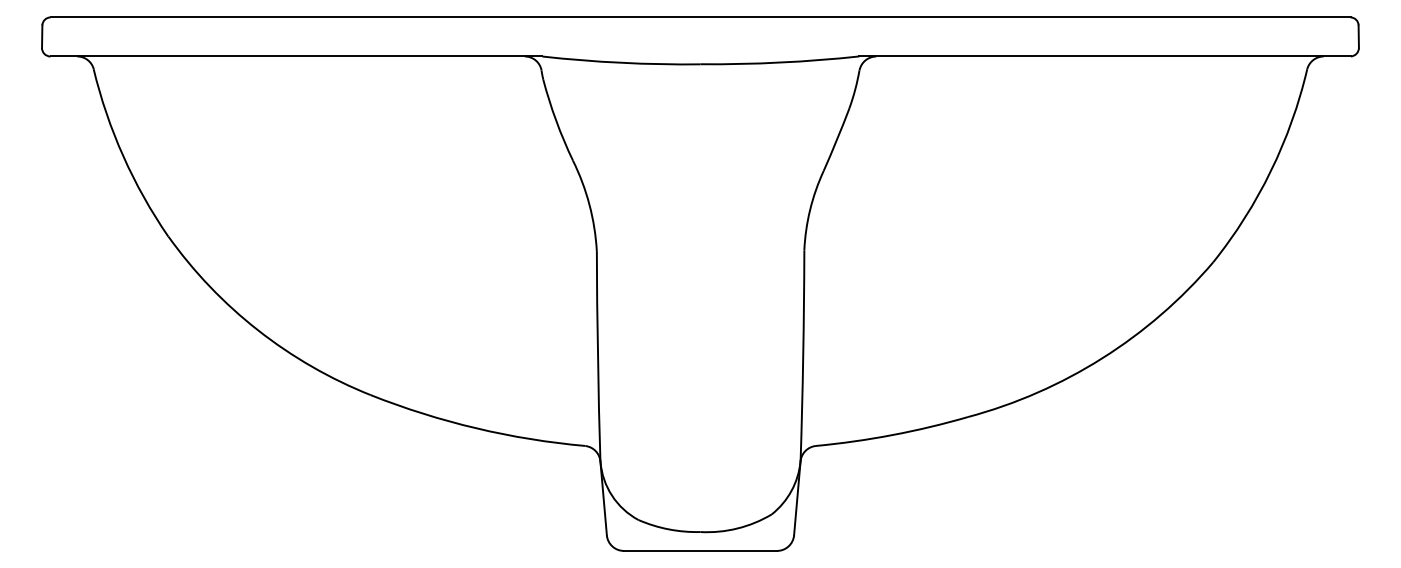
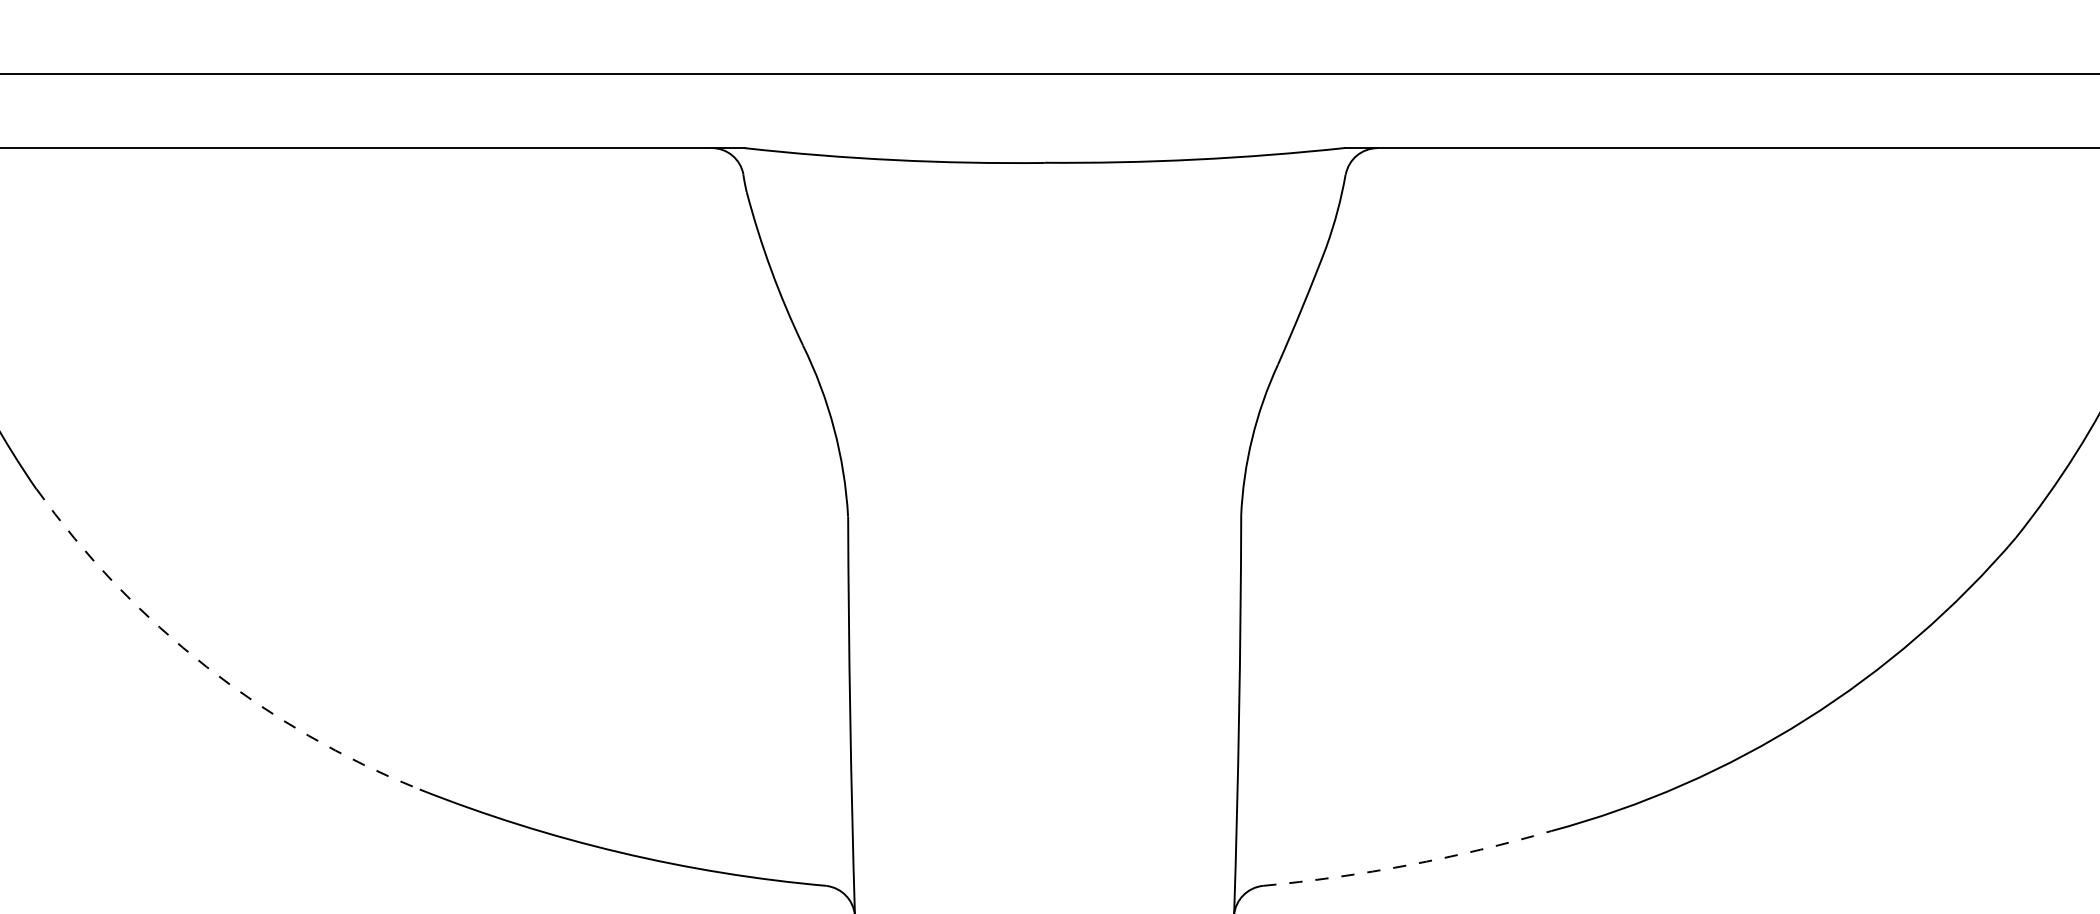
arc: (258, 330) -> (207, 667), solid -> dashed
arc: (892, 435) -> (1408, 866), solid -> dashed

